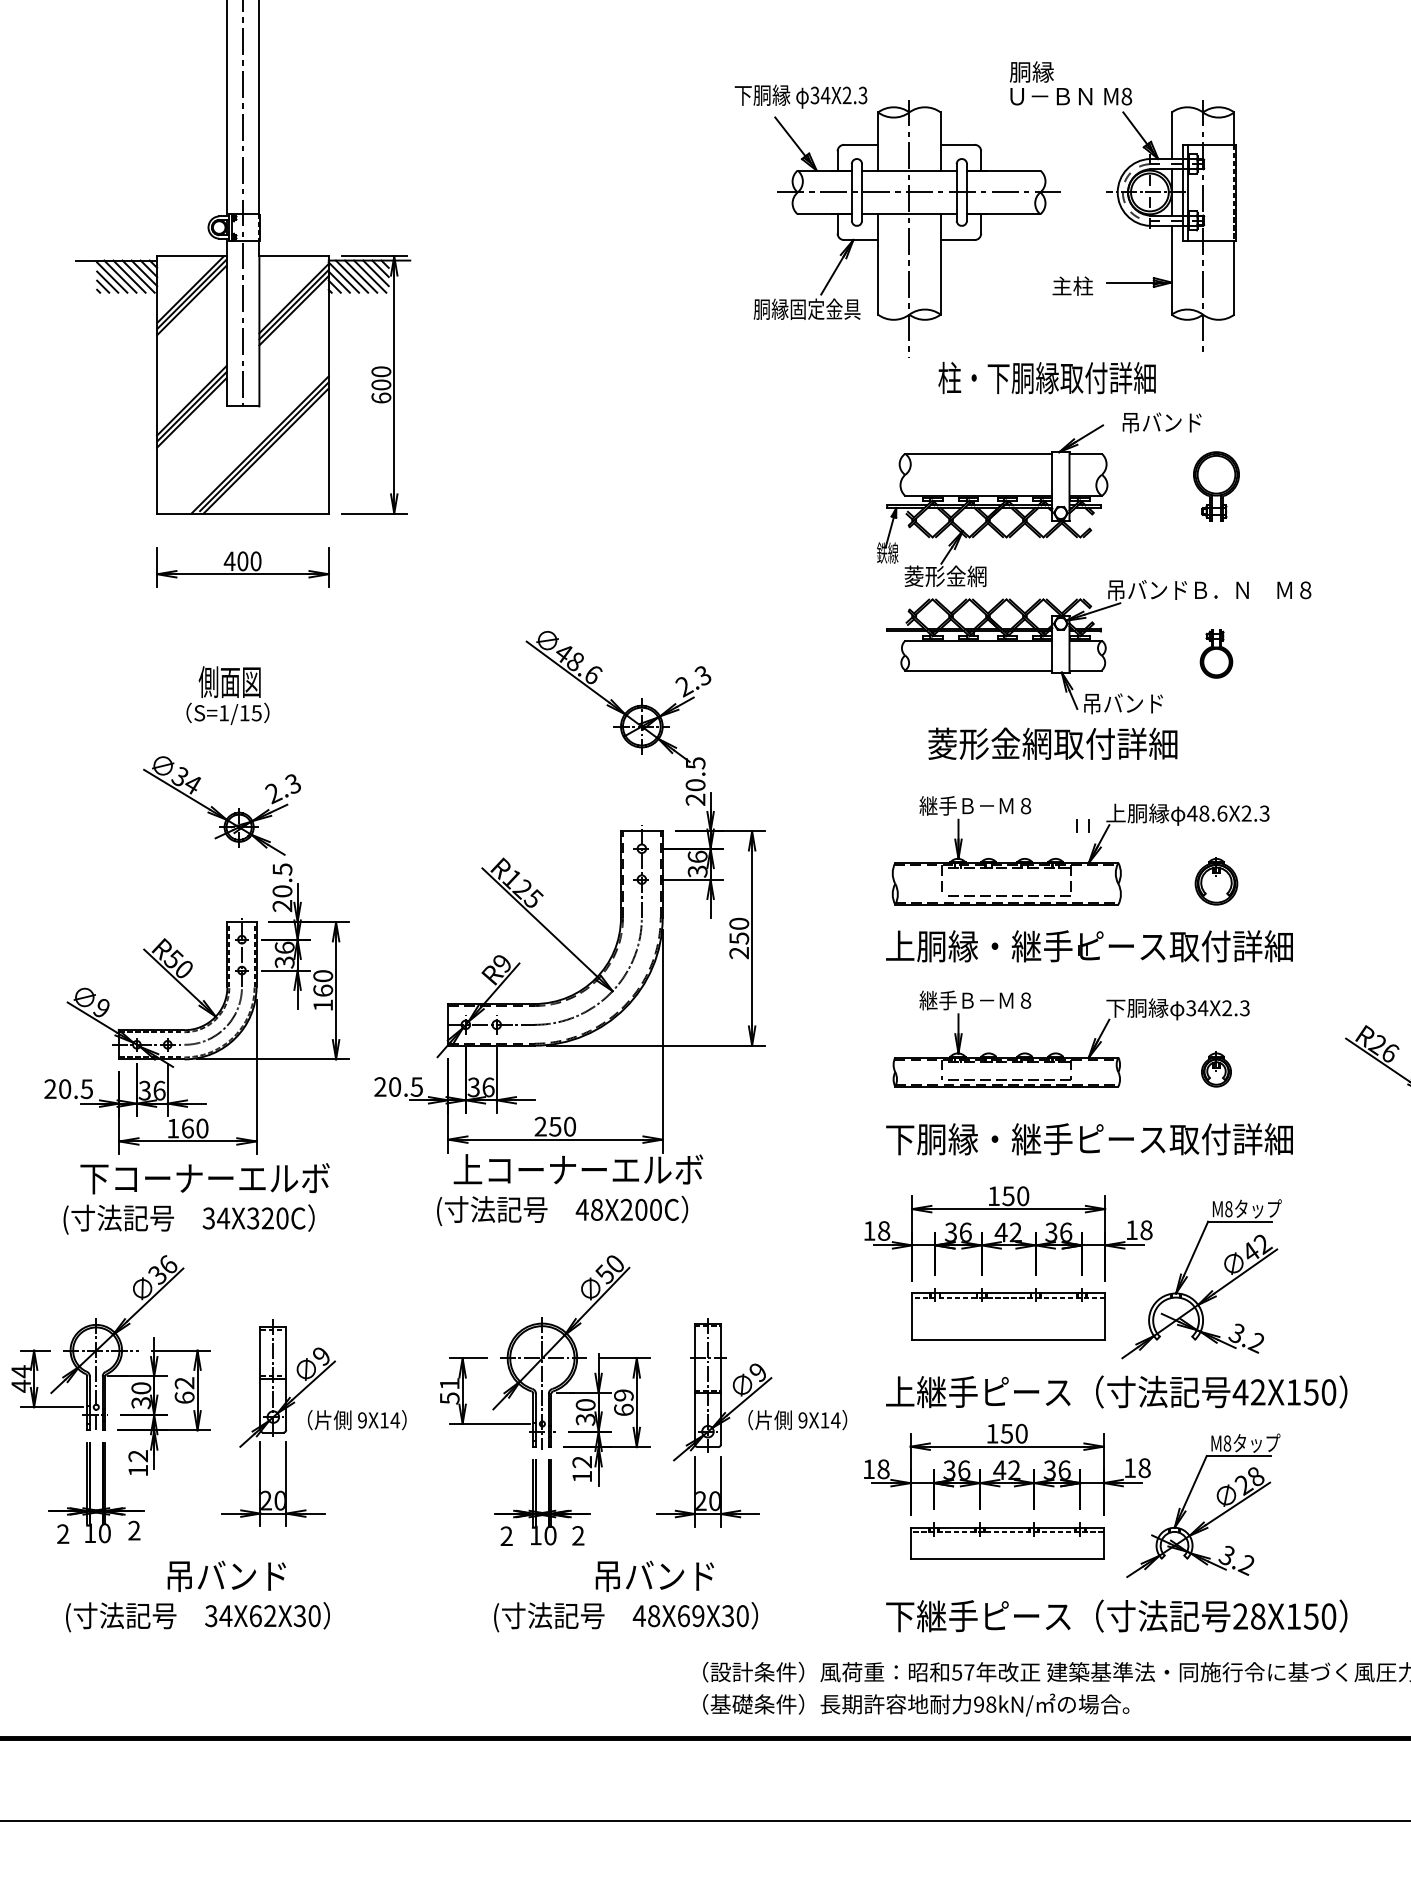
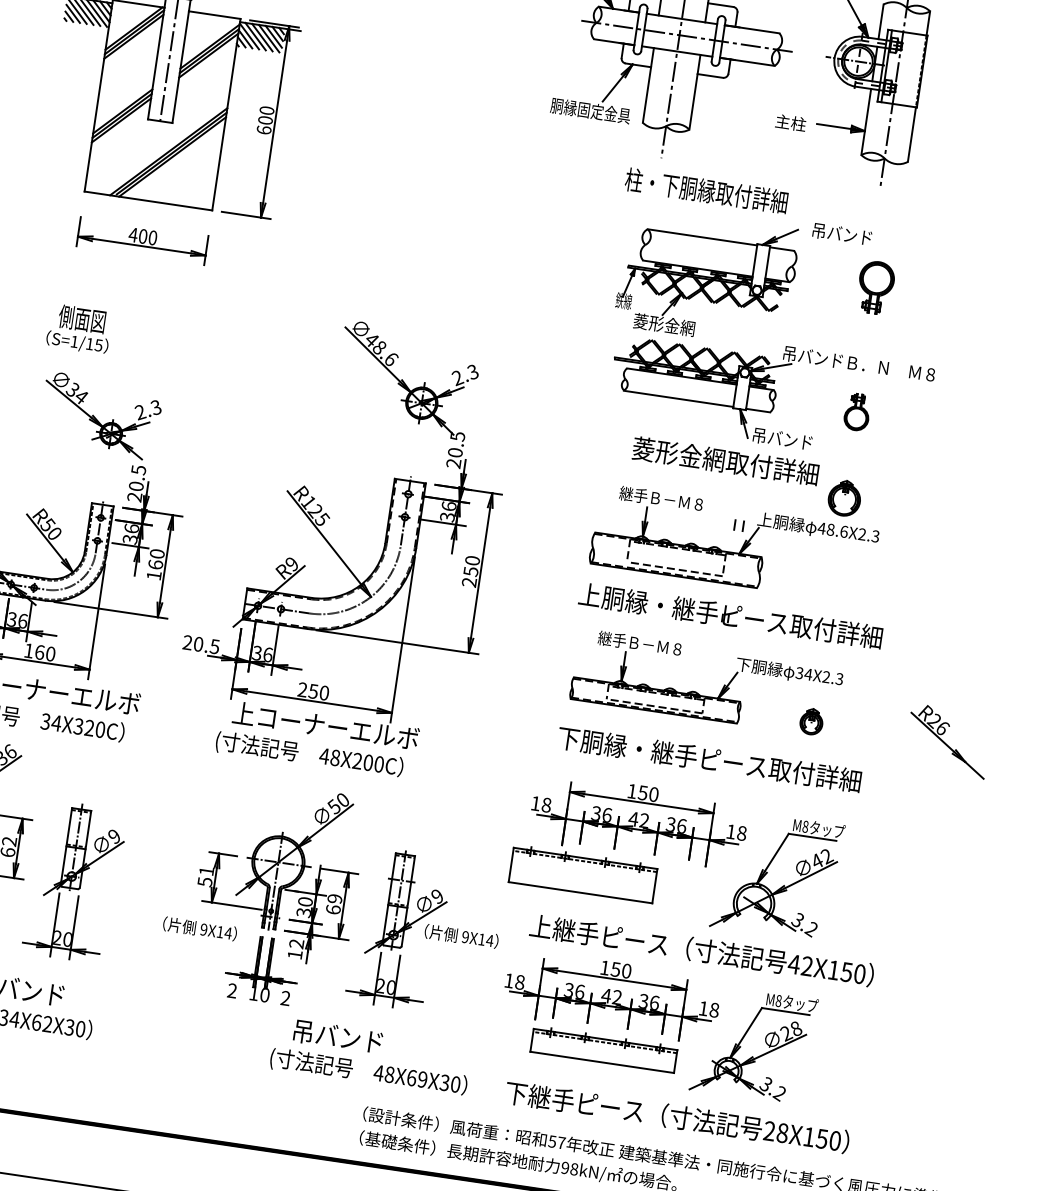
text: (1046, 377) -> (706, 190), moved
text: (227, 695) -> (79, 329), moved
part: (1216, 881) -> (844, 498), moved
part: (1008, 1314) -> (583, 874), moved
text: (357, 1420) -> (200, 929), moved
text: (626, 1617) -> (369, 1072), moved

